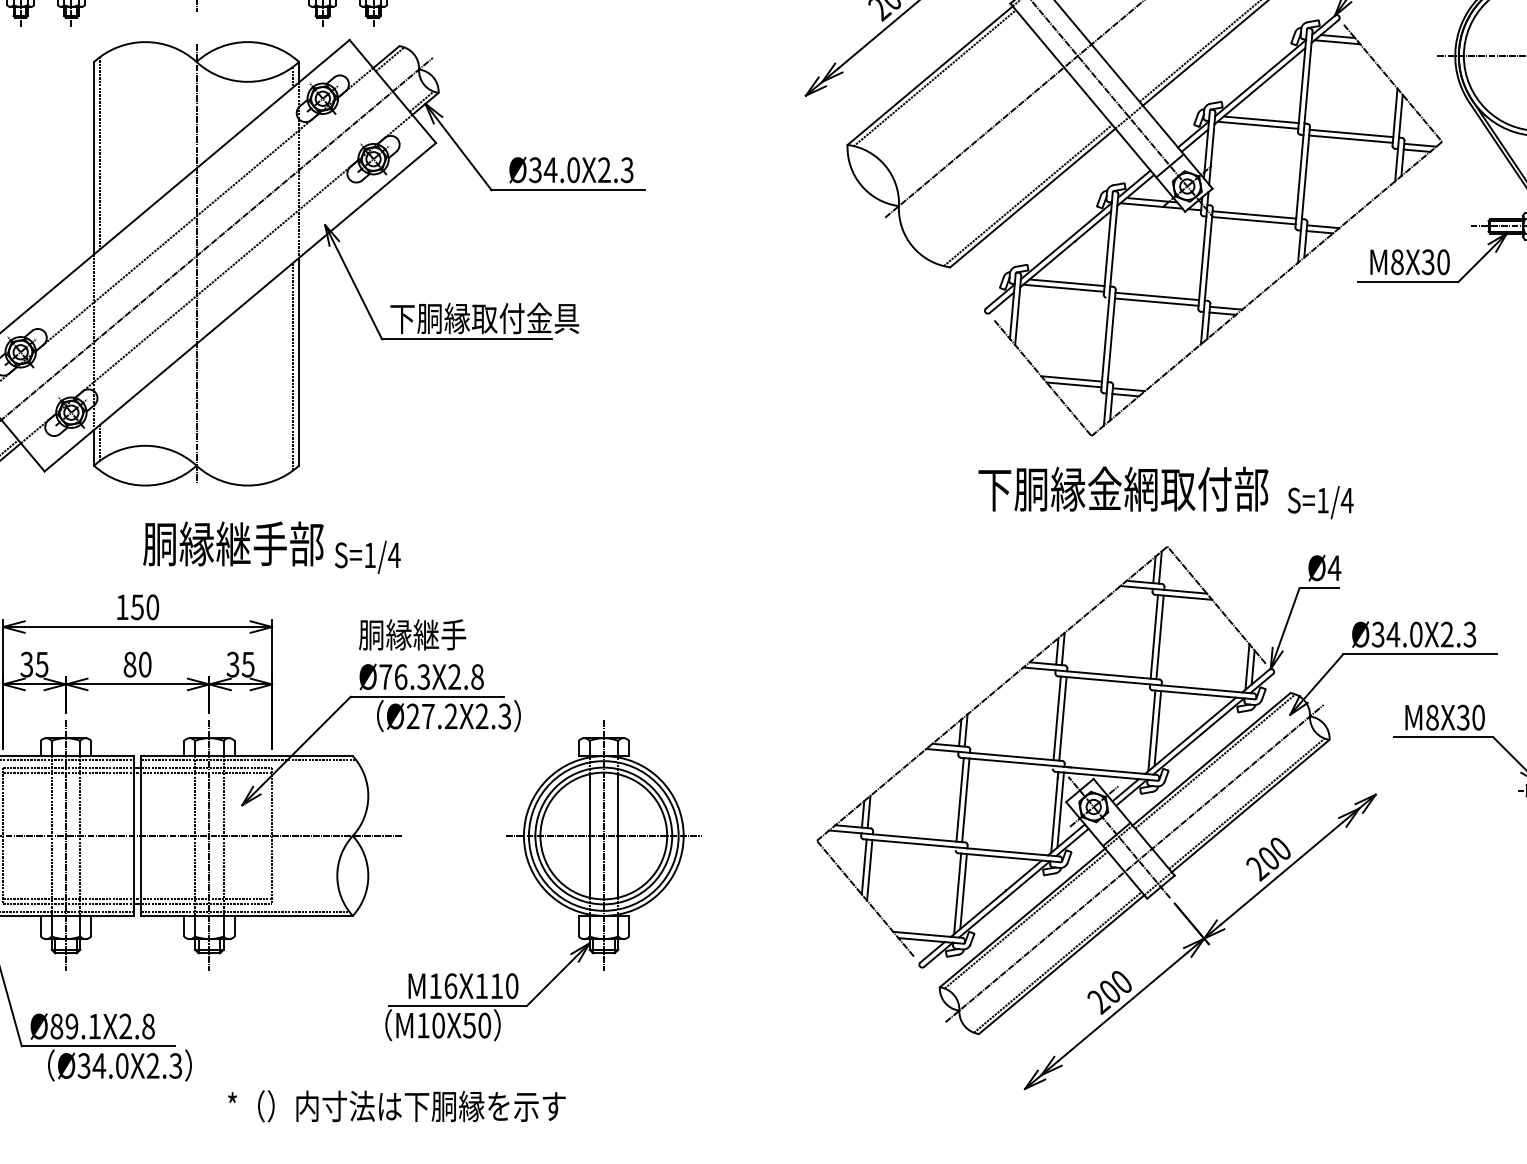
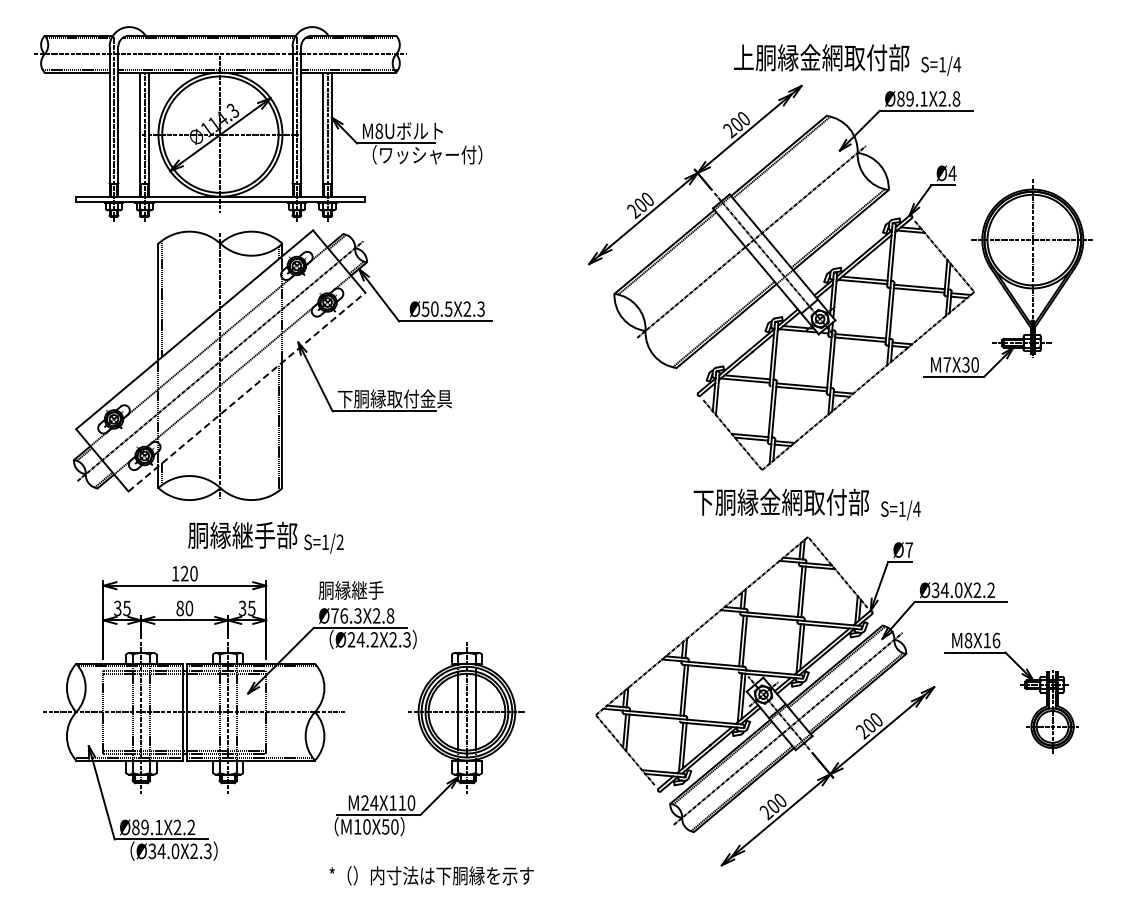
text: (555, 169) -> (437, 308), Ø34.0X2.3 -> Ø50.5X2.3
text: (1397, 261) -> (947, 364), M8X30 -> M7X30
line: (239, 307) -> (246, 392), solid -> dashed
text: (393, 554) -> (339, 541), S=1/4 -> S=1/2
text: (1334, 567) -> (909, 549), Ø4 -> Ø7
text: (137, 606) -> (184, 573), 150 -> 120
text: (1468, 634) -> (990, 590), Ø34.0X2.3 -> Ø34.0X2.2
text: (427, 715) -> (360, 639), Ø27.2X2.3 -> Ø24.2X2.3
text: (1470, 717) -> (991, 640), M8X30 -> M8X16
text: (442, 985) -> (369, 802), M16X110 -> M24X110
text: (148, 1026) -> (191, 827), Ø89.1X2.8 -> Ø89.1X2.2
text: (396, 1105) -> (431, 875), moved

